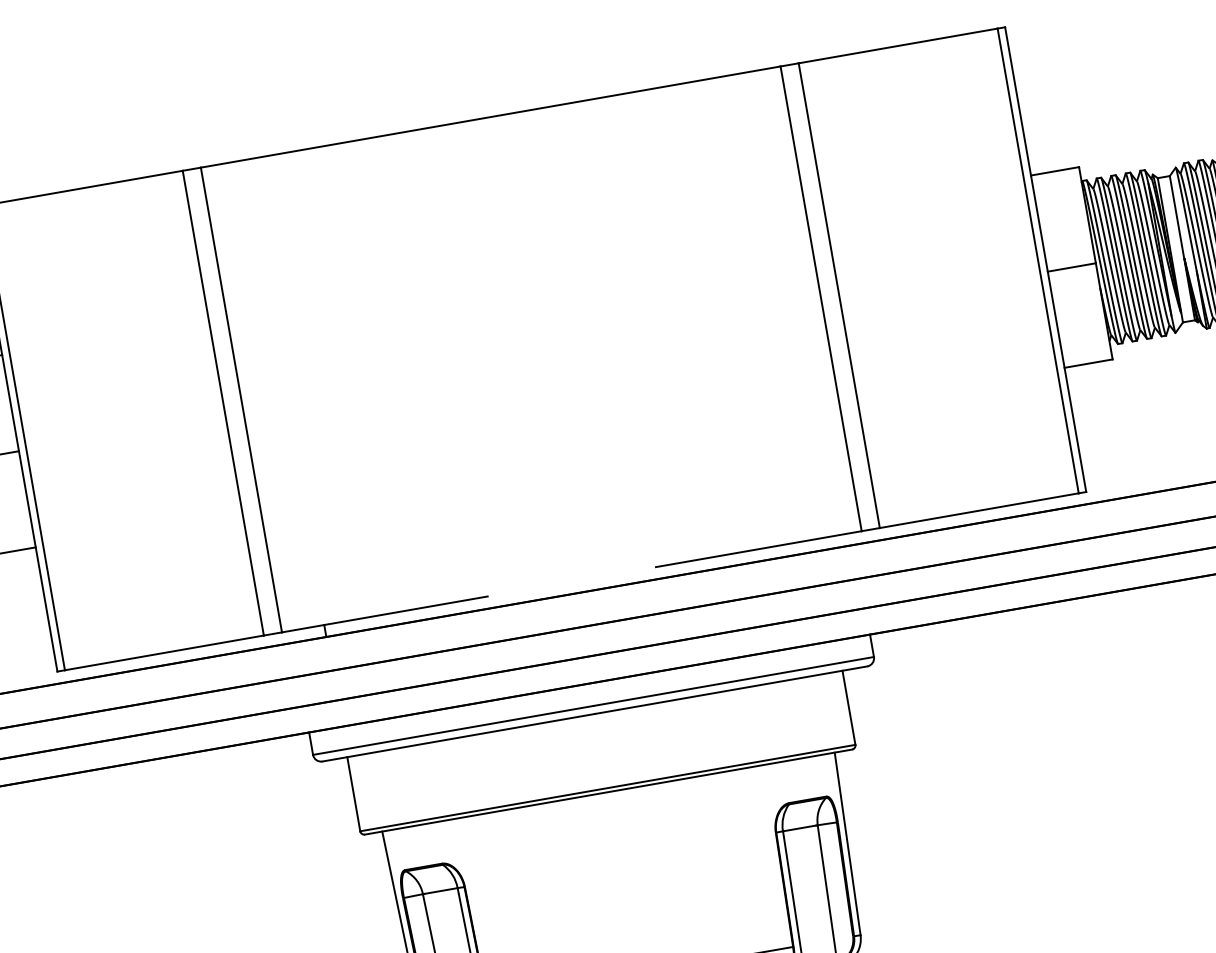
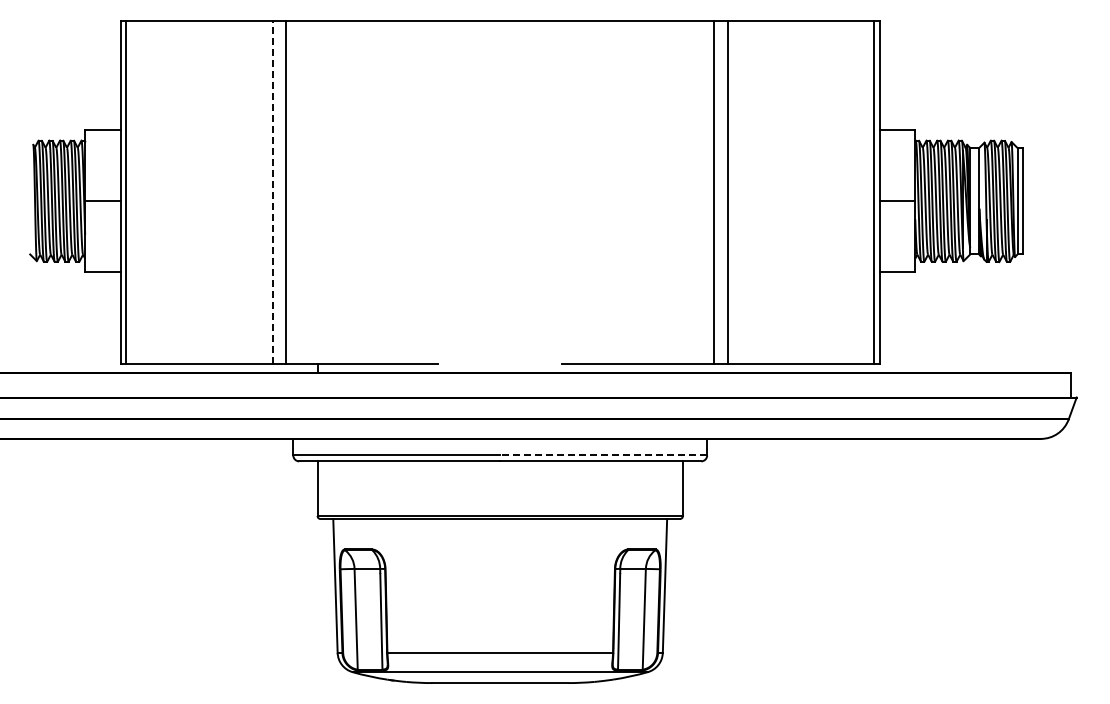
line: (222, 402) -> (272, 191), solid -> dashed
line: (733, 681) -> (603, 455), solid -> dashed

